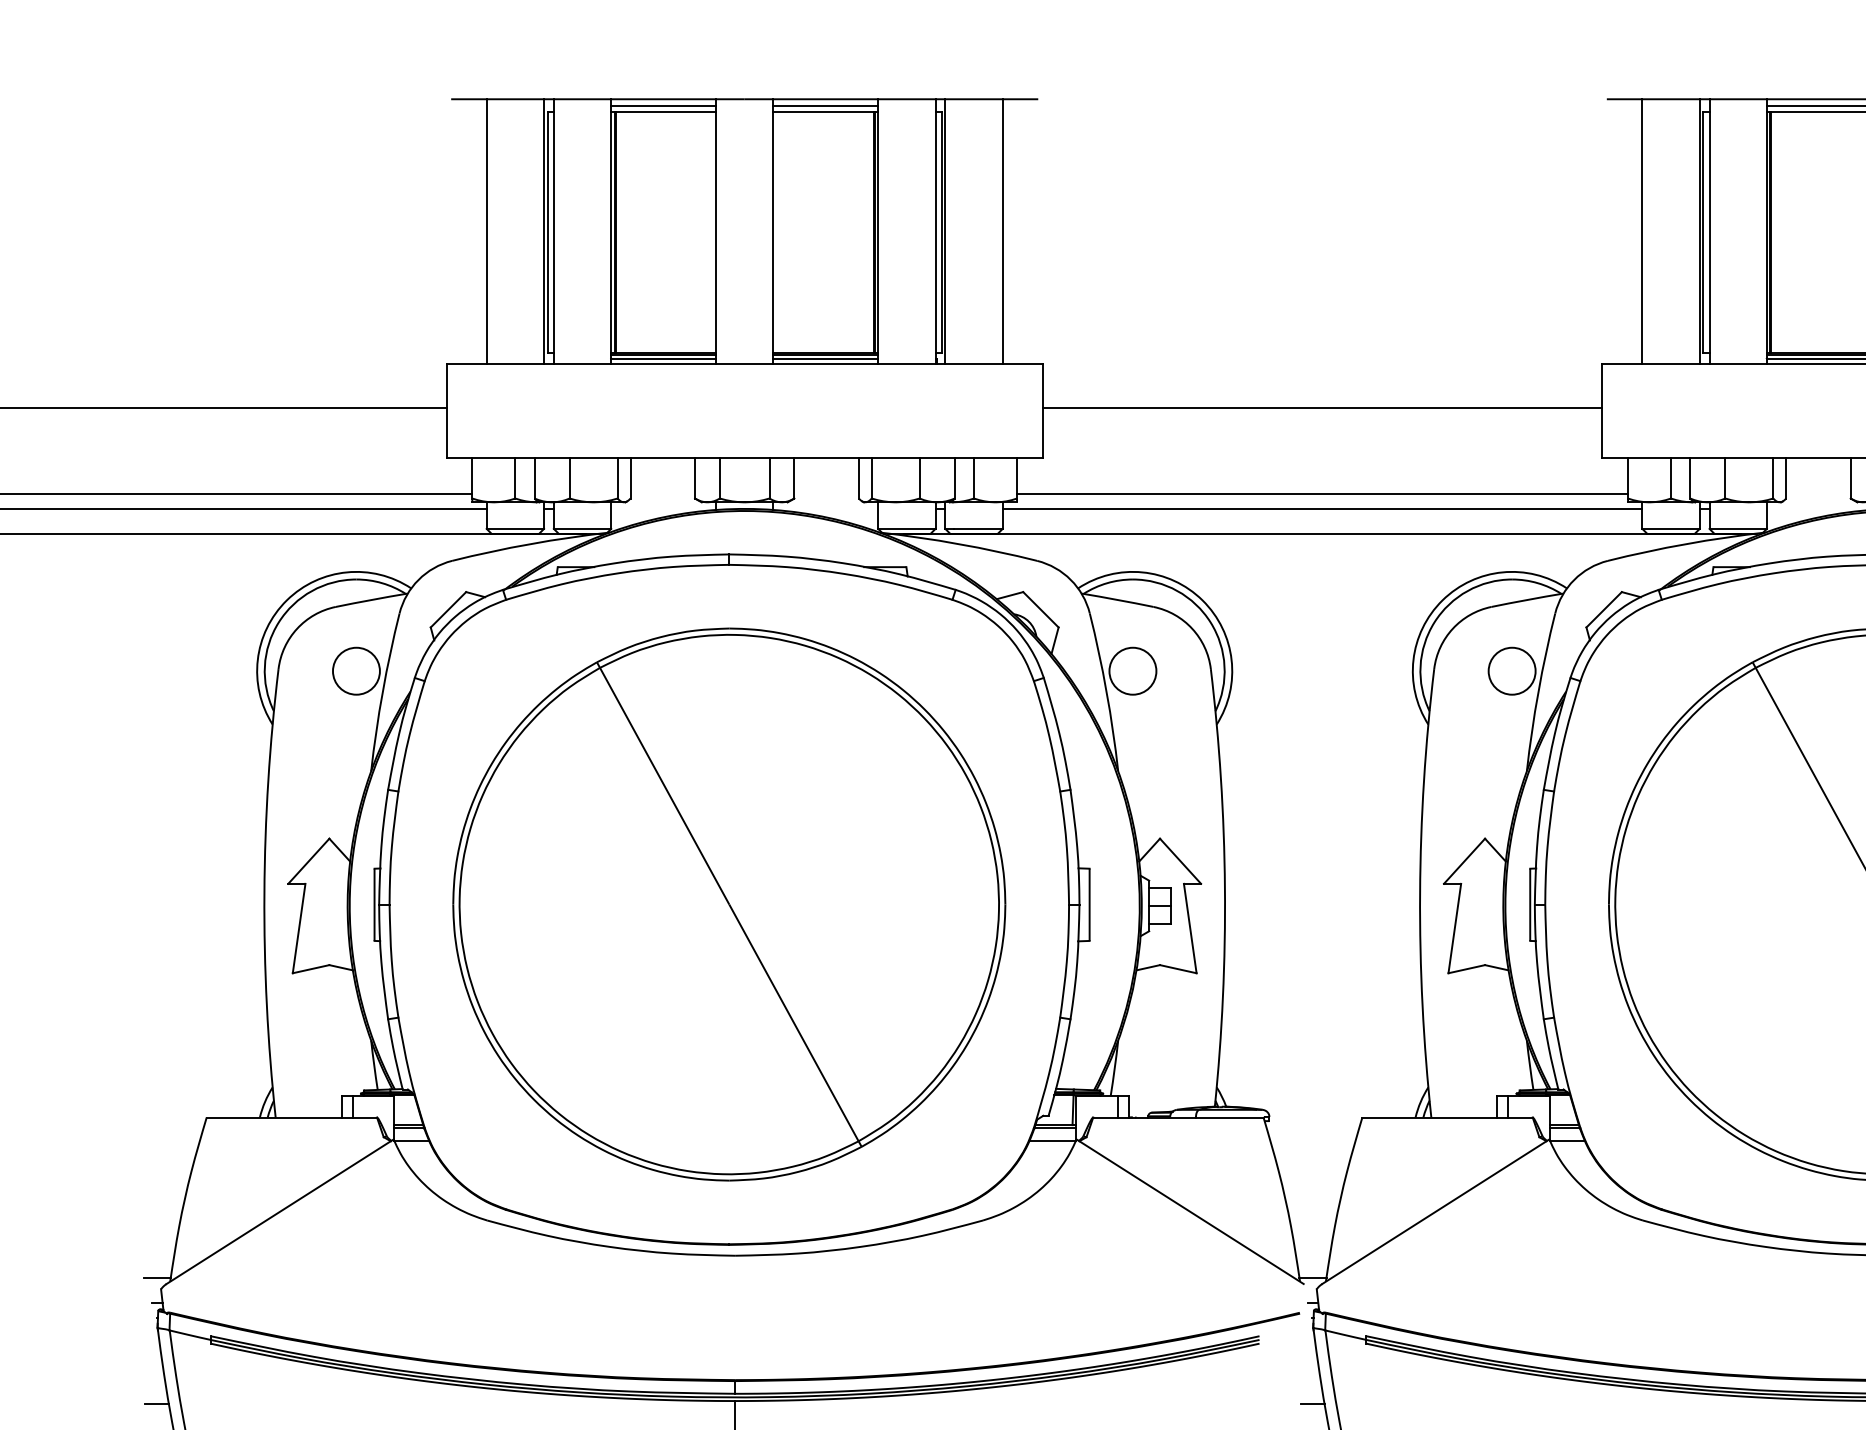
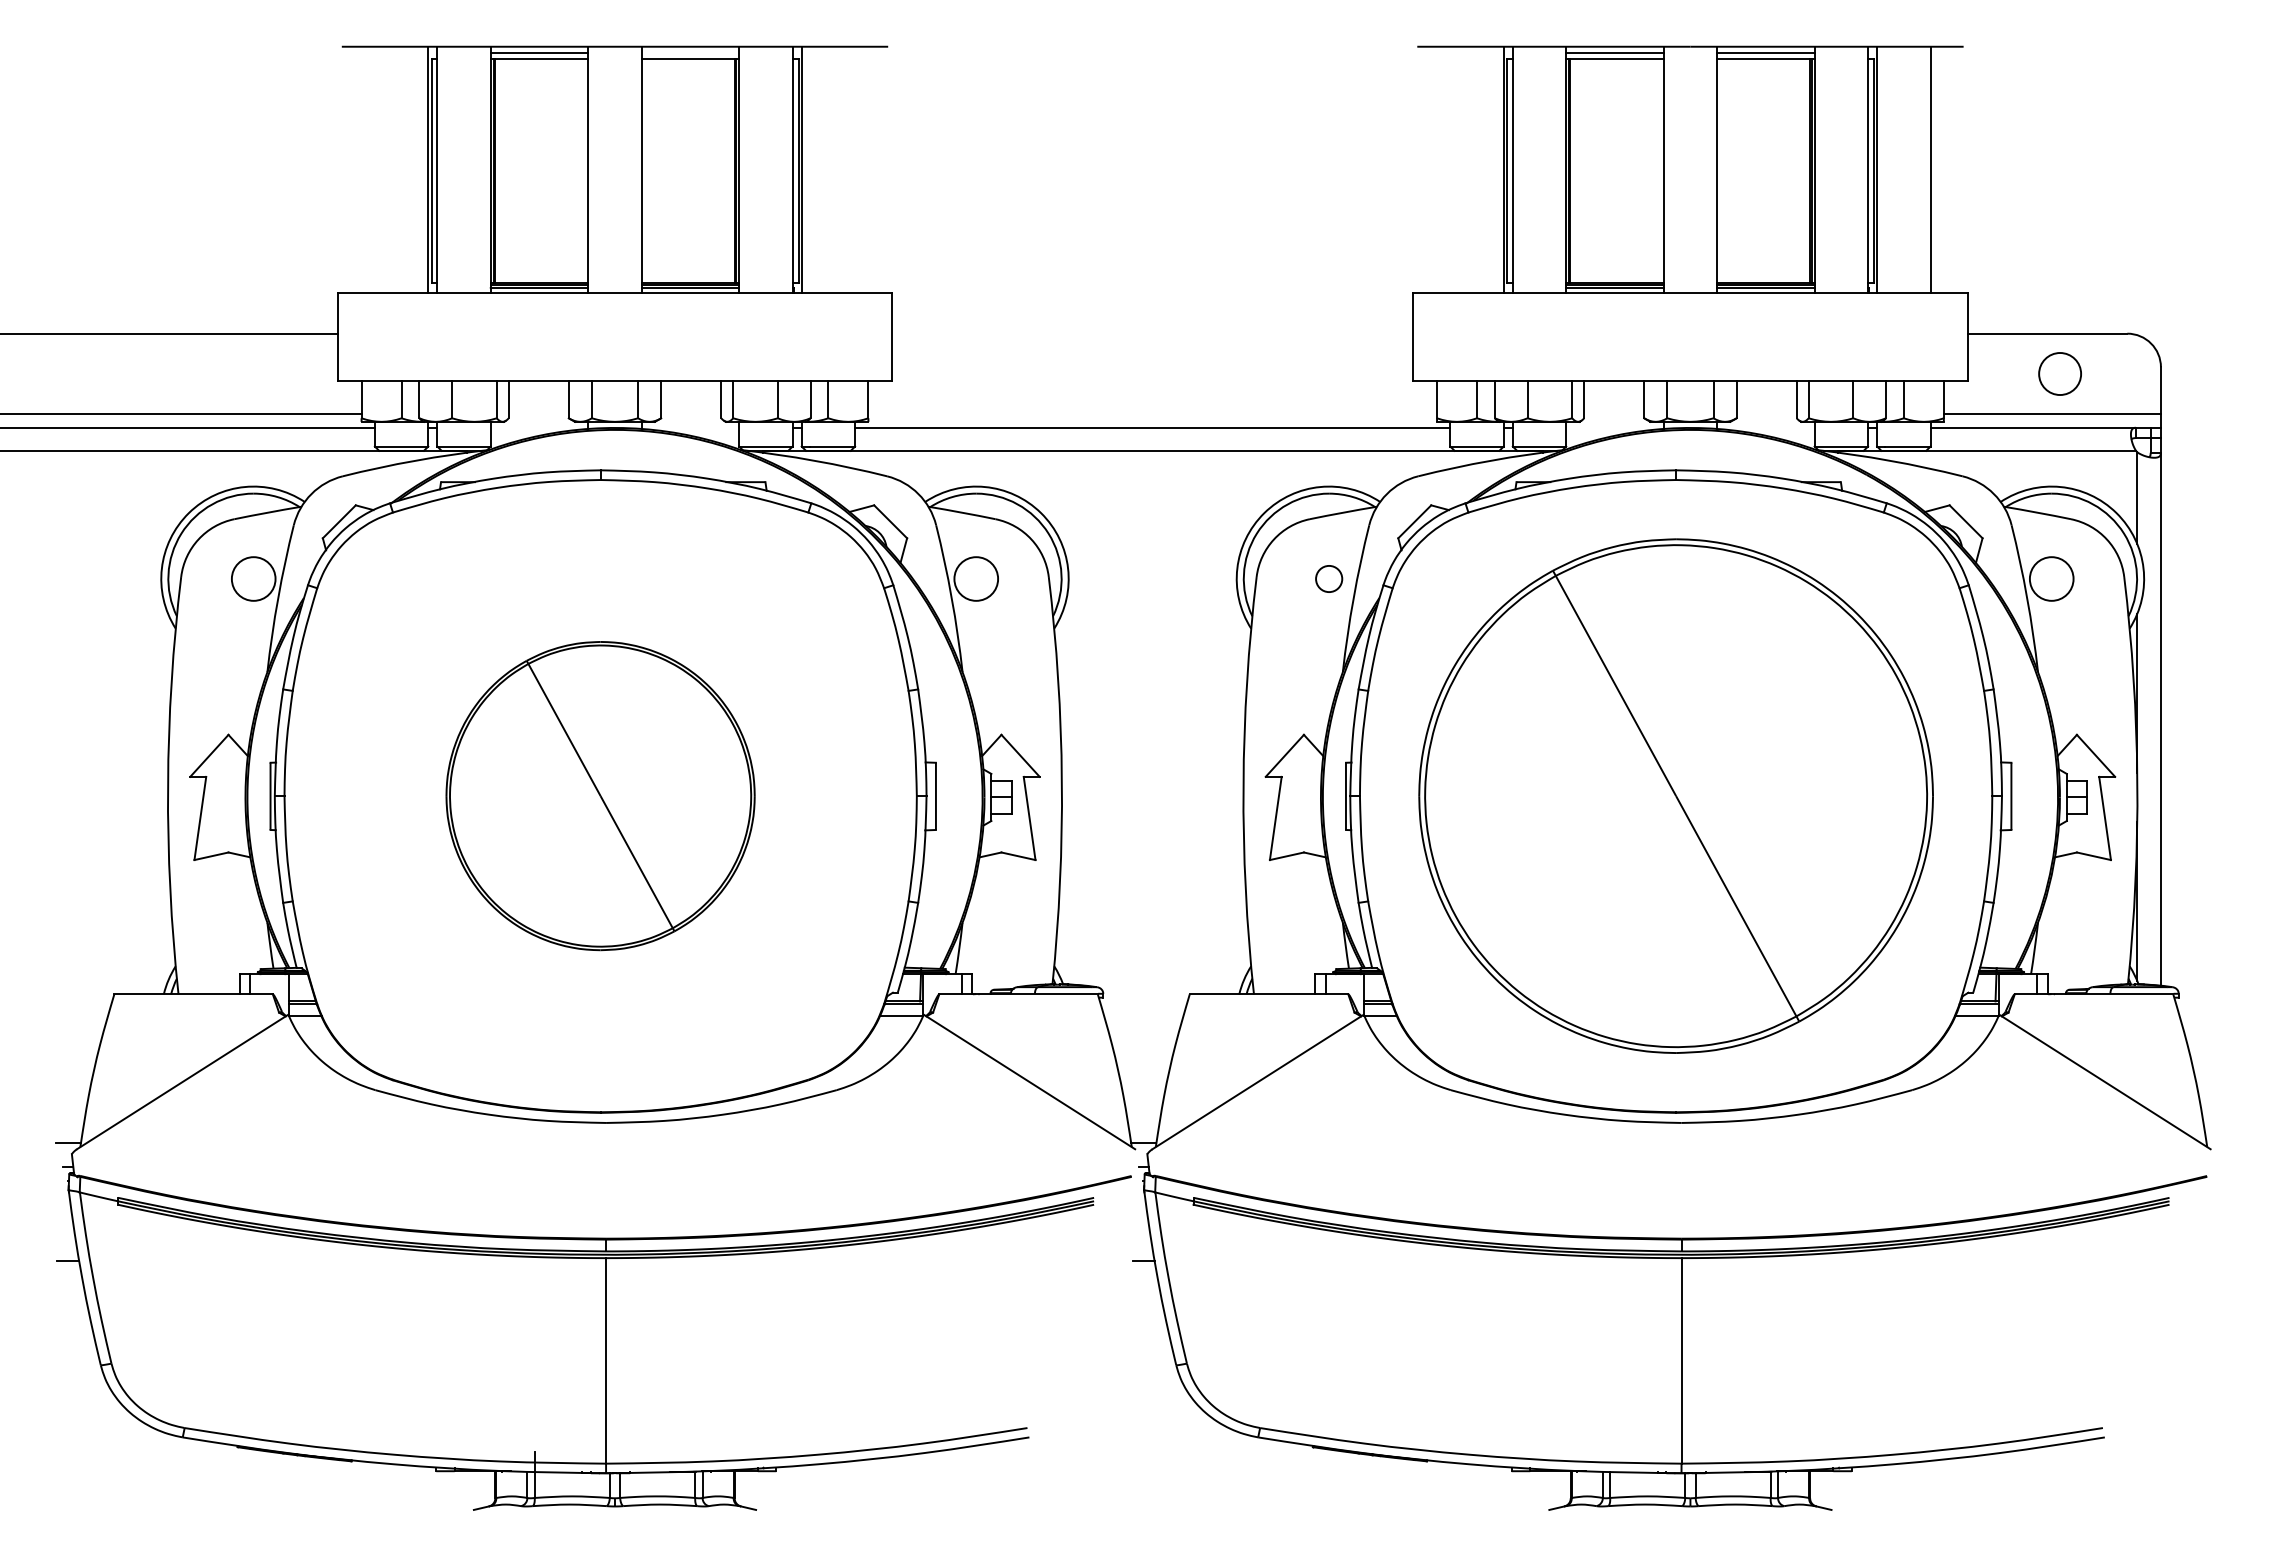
line: (825, 106) -> (690, 53), removed
line: (486, 231) -> (374, 169), removed
line: (1003, 231) -> (855, 169), removed
line: (1642, 231) -> (1450, 169), removed
line: (1322, 407) -> (1152, 333), removed
line: (1322, 494) -> (1152, 414), removed
circle: (1512, 670) -> (1329, 578), size x0.6
part: (729, 903) -> (600, 795), size x0.6

